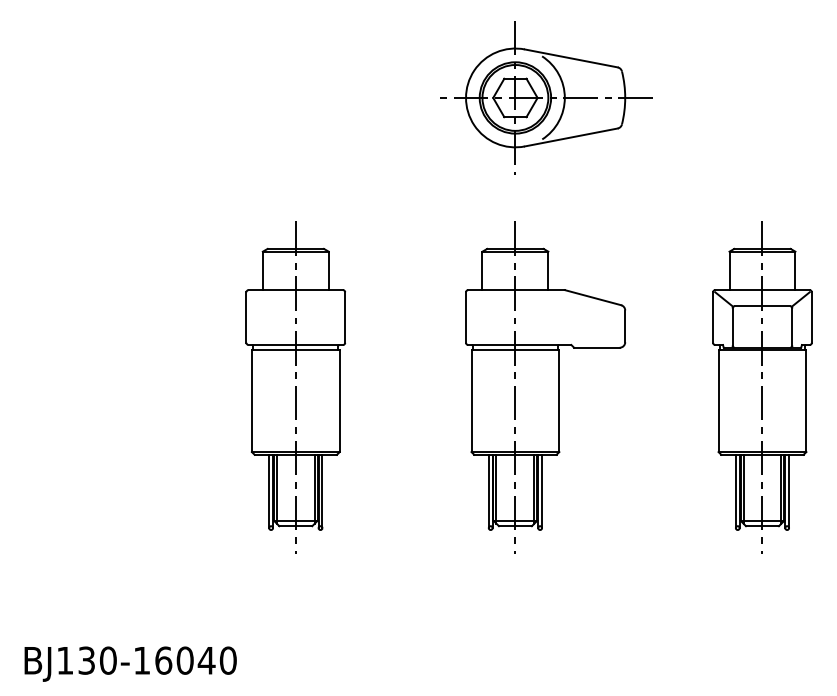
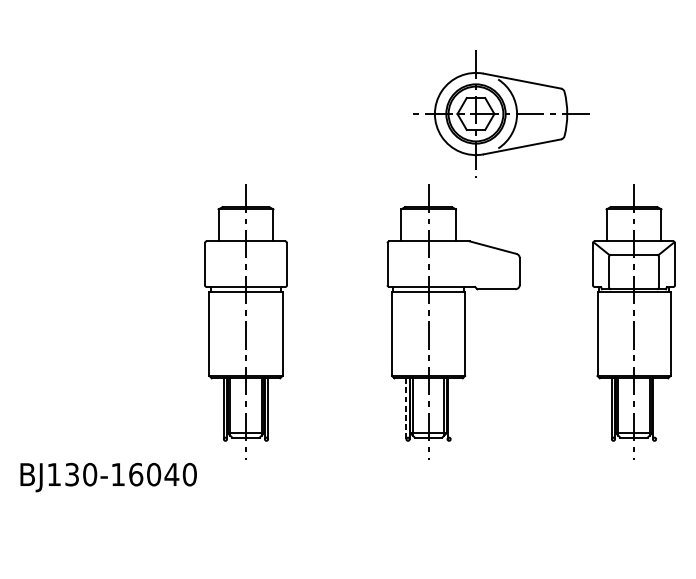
part: (546, 97) -> (501, 113), moved
line: (488, 491) -> (406, 408), solid -> dashed
line: (542, 491) -> (451, 408), removed
line: (789, 491) -> (656, 408), removed
text: (130, 663) -> (108, 477), moved

